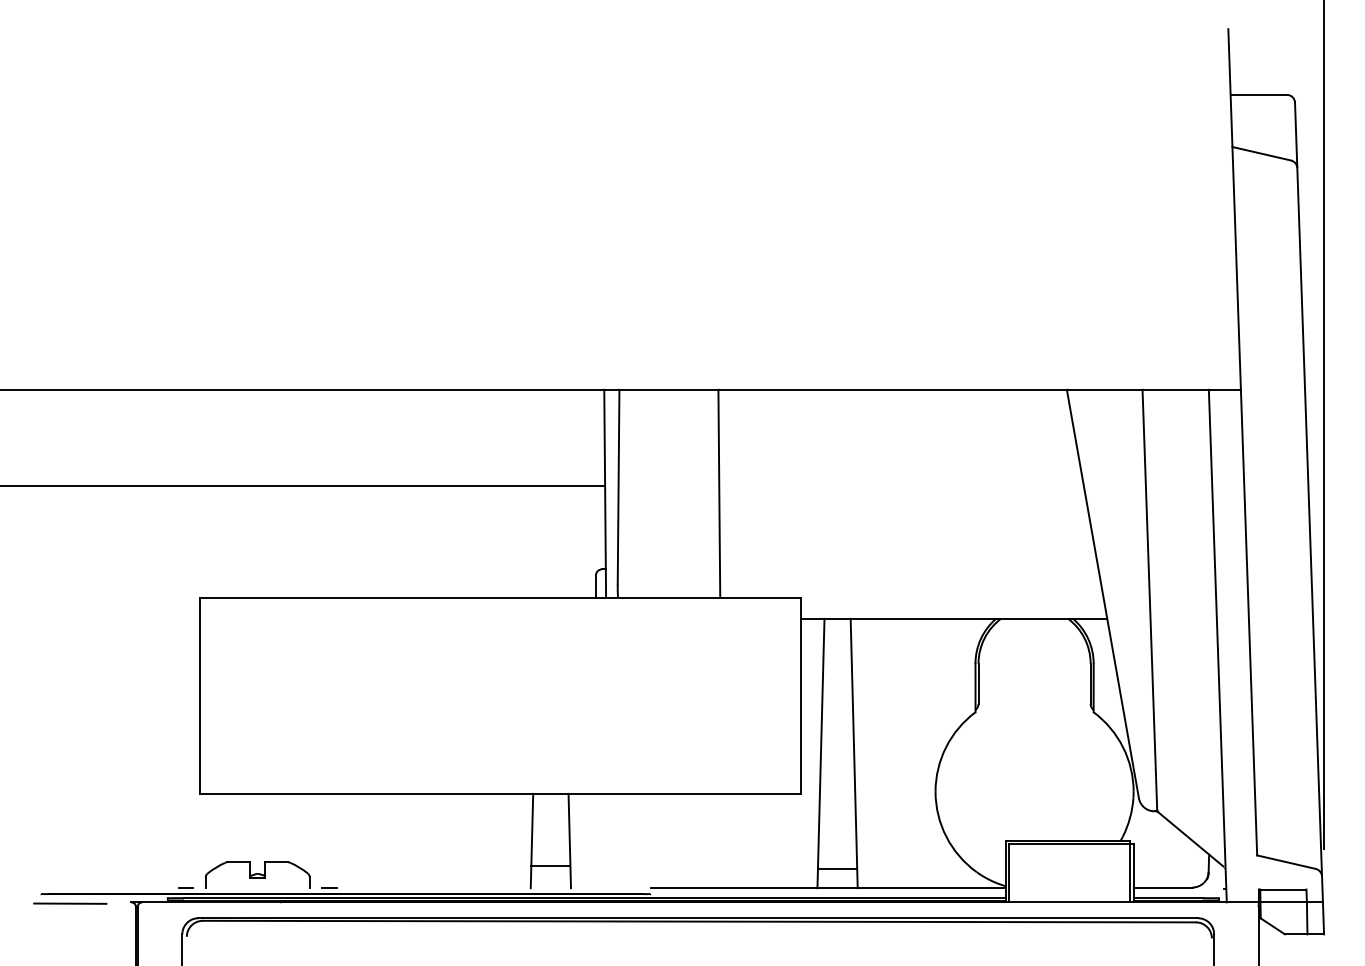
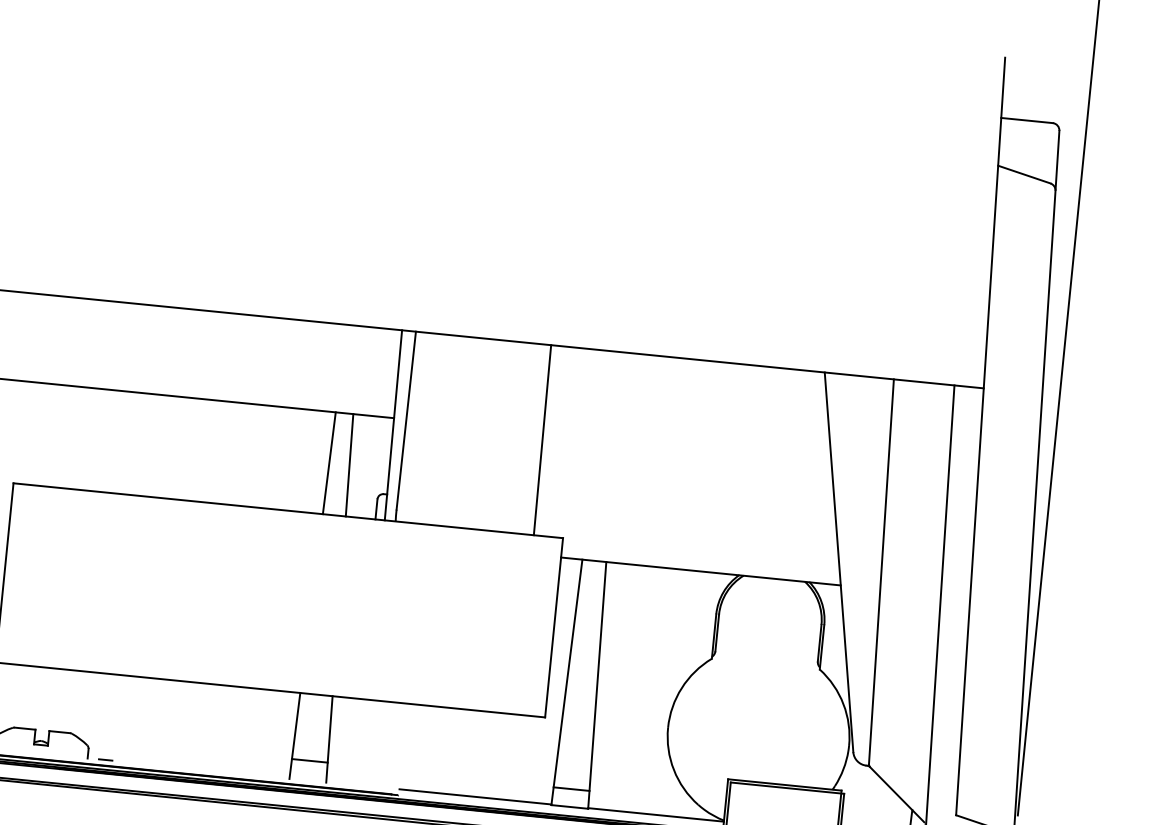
line: (719, 493) -> (542, 440), moved
line: (539, 541) -> (329, 462), added
line: (561, 541) -> (349, 464), added

